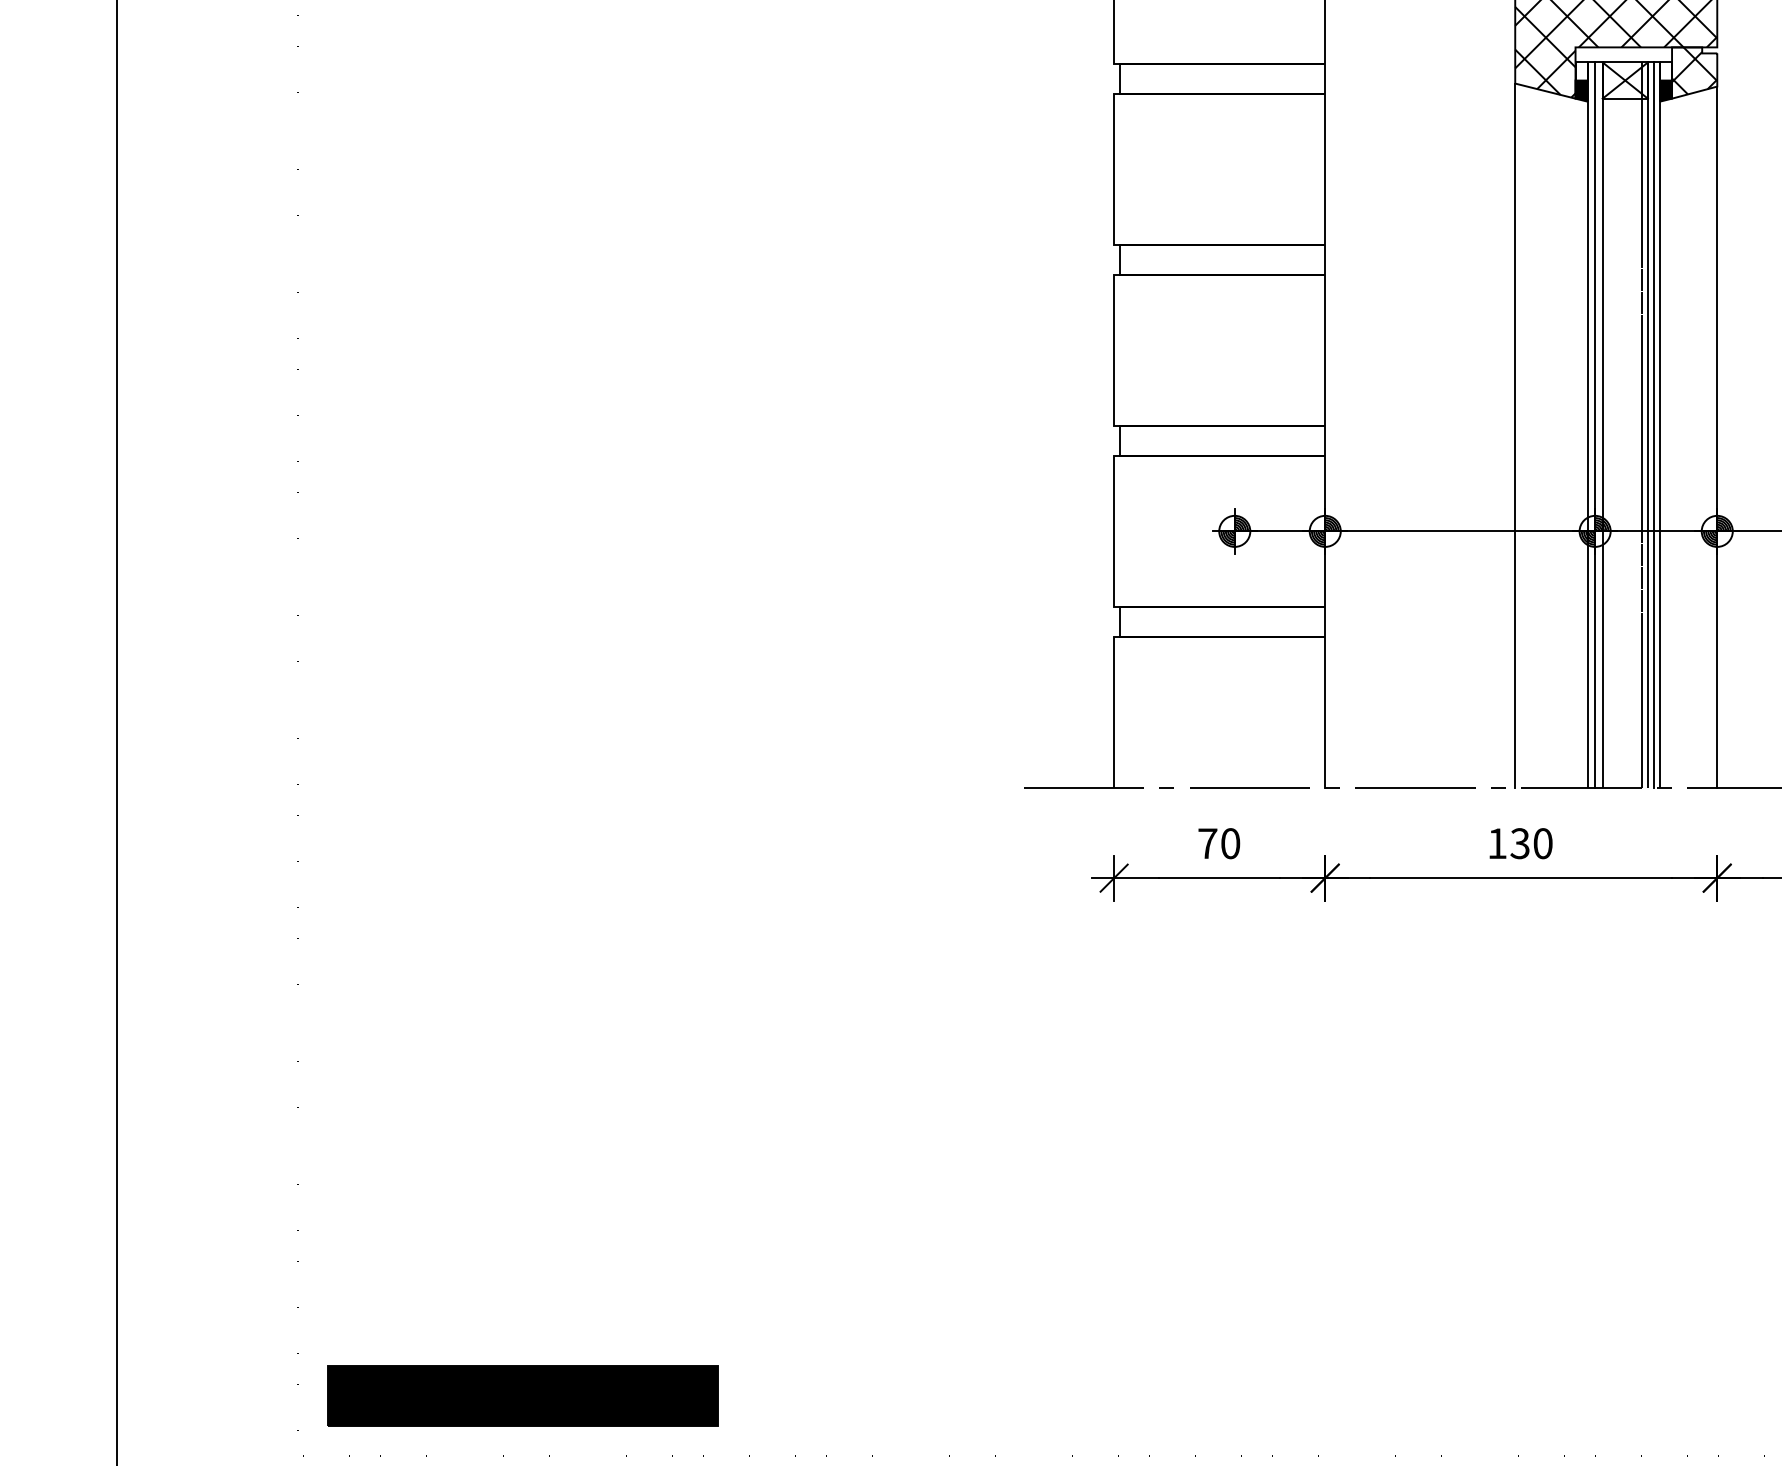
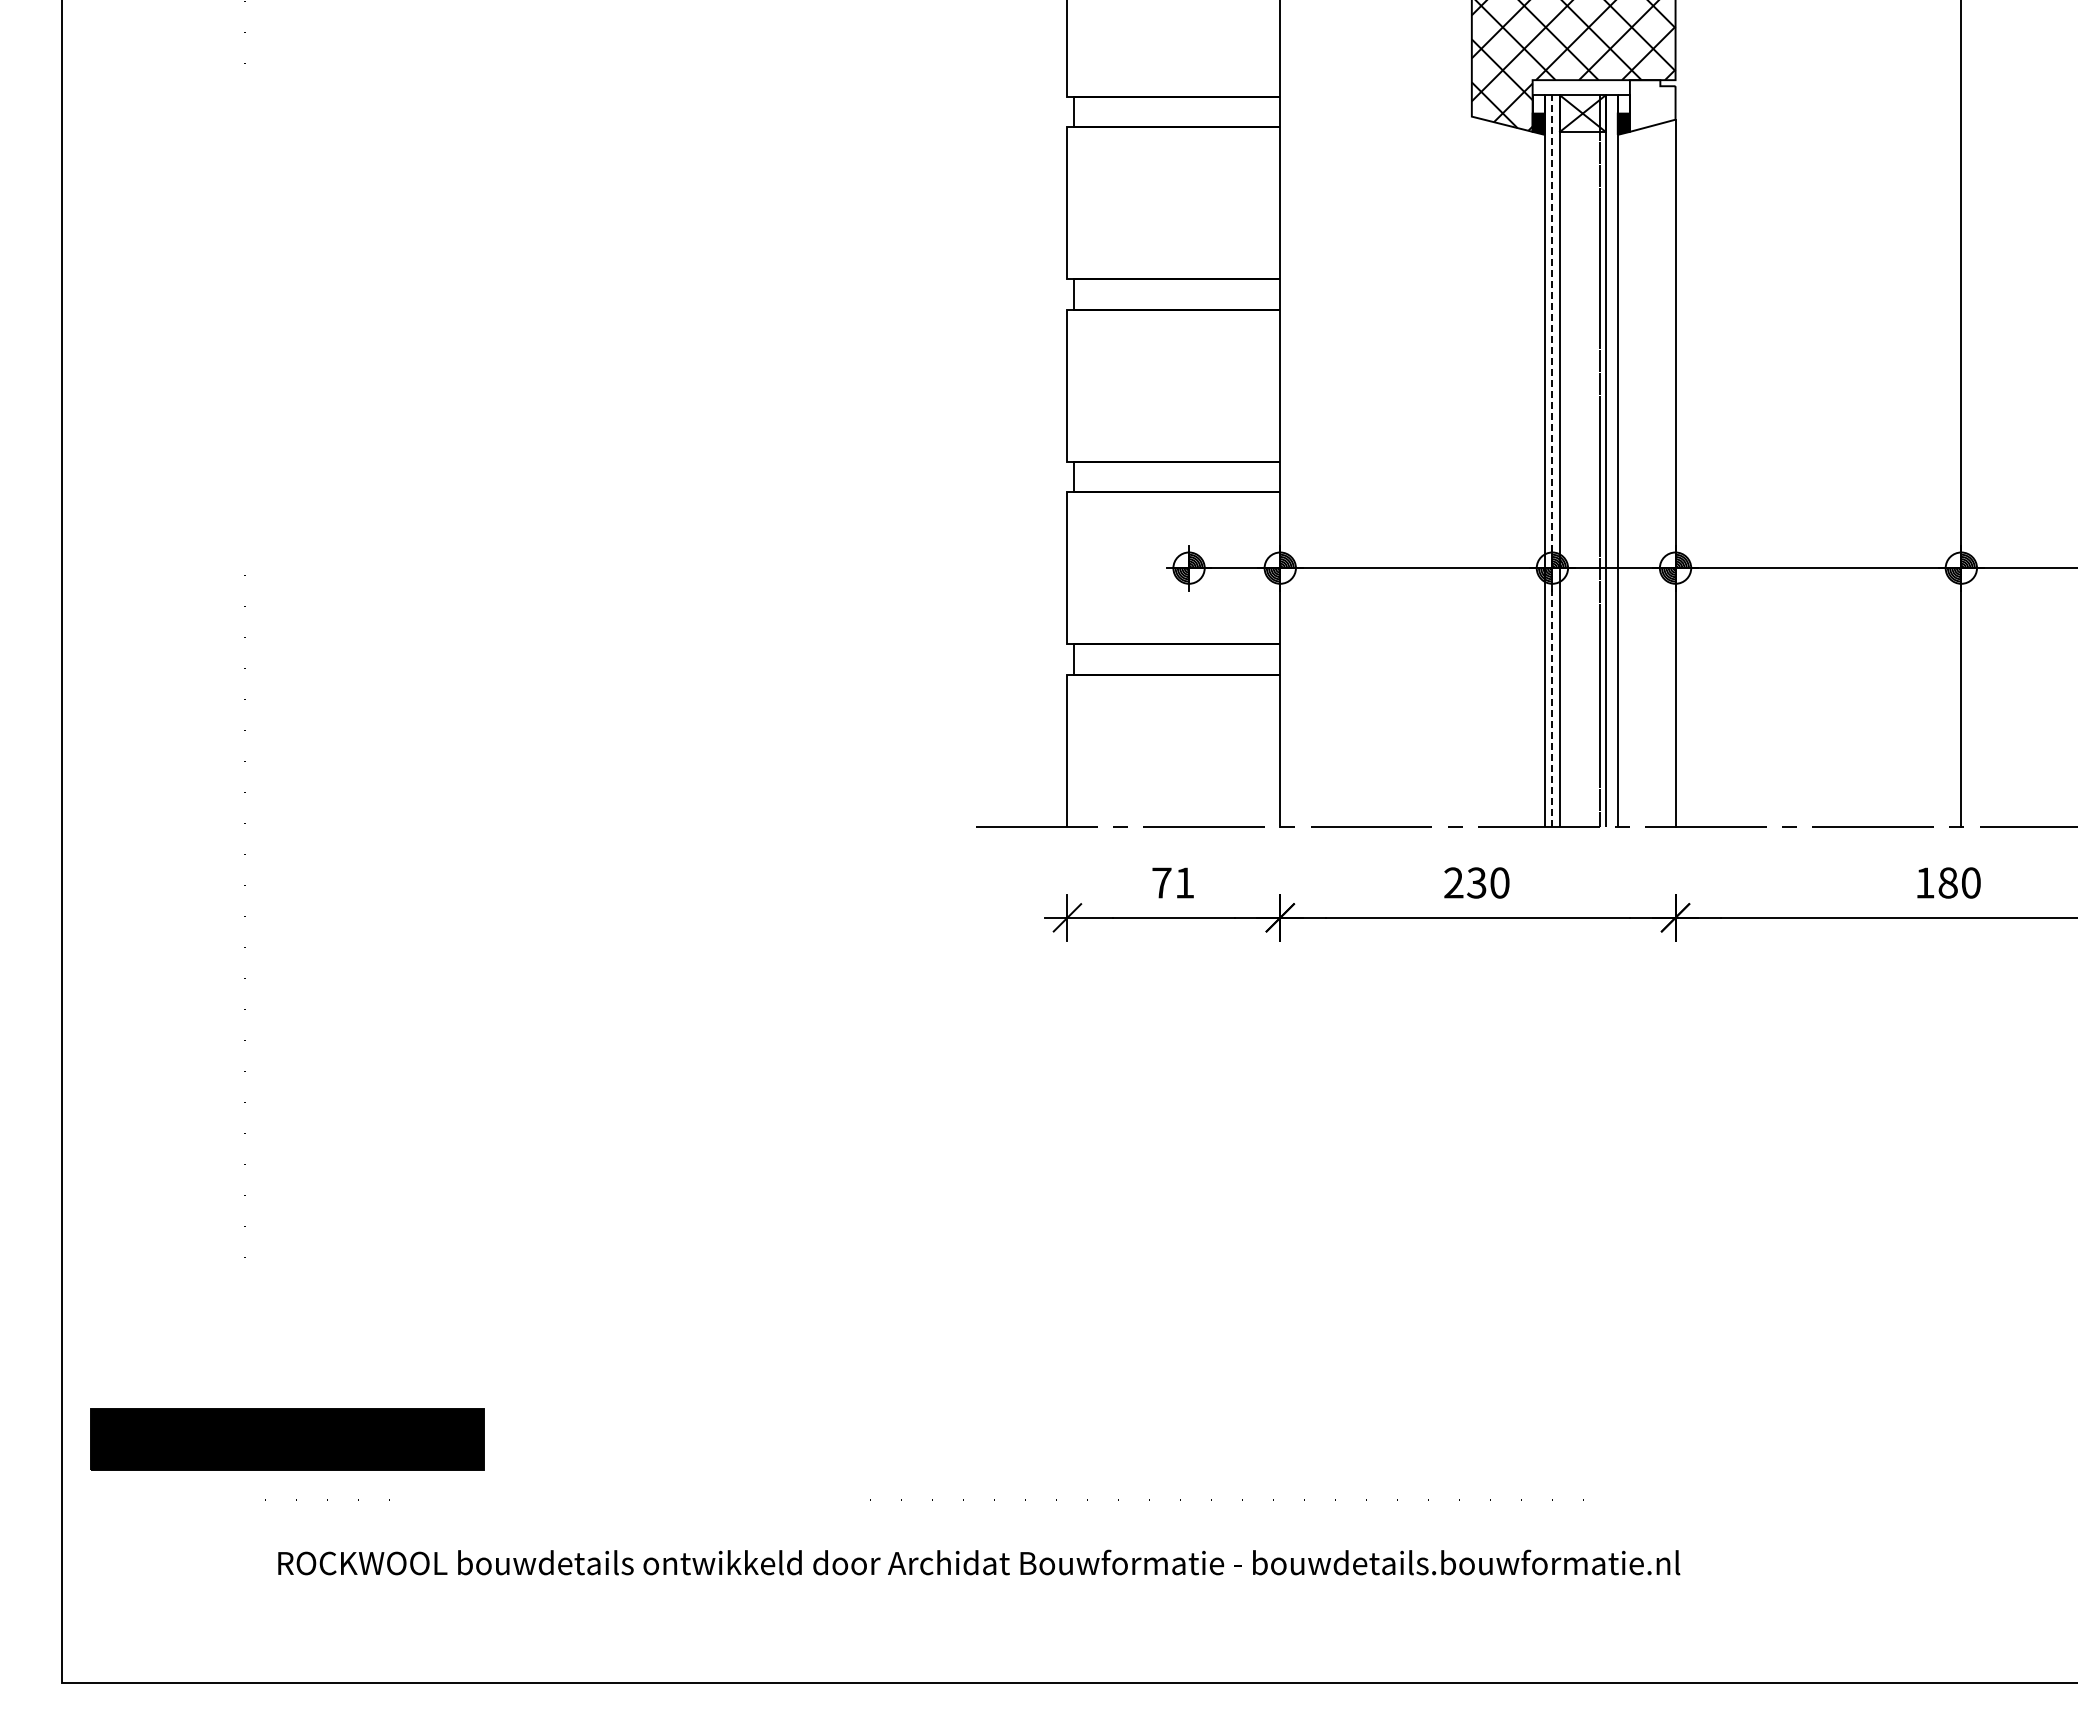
hatch: (1694, 70) -> (1652, 103), removed
line: (1595, 424) -> (1552, 460), solid -> dashed
line: (1653, 424) -> (1611, 460), removed
line: (1514, 435) -> (1471, 471), removed
text: (1230, 843) -> (1184, 882), 70 -> 71
text: (1497, 843) -> (1453, 882), 130 -> 230
part: (523, 1395) -> (287, 1439), moved

